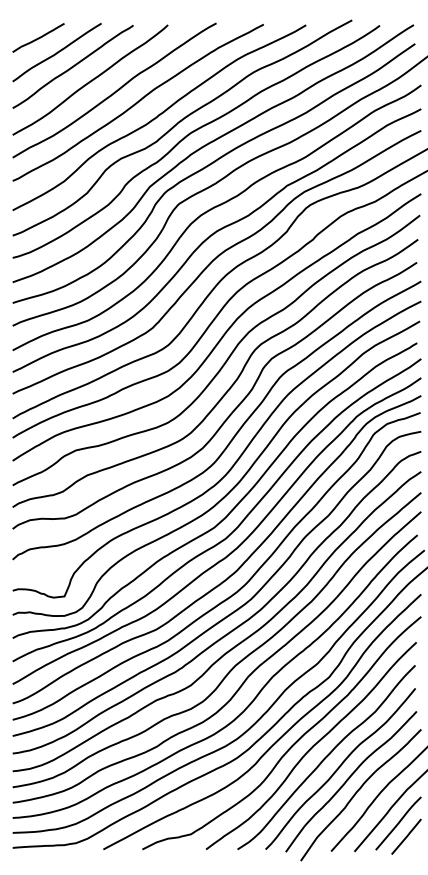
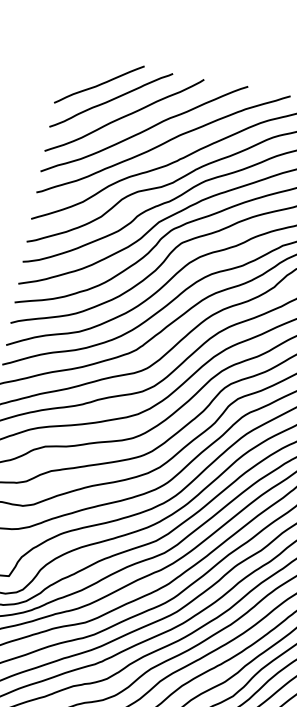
line: (38, 37) -> (85, 67), removed

